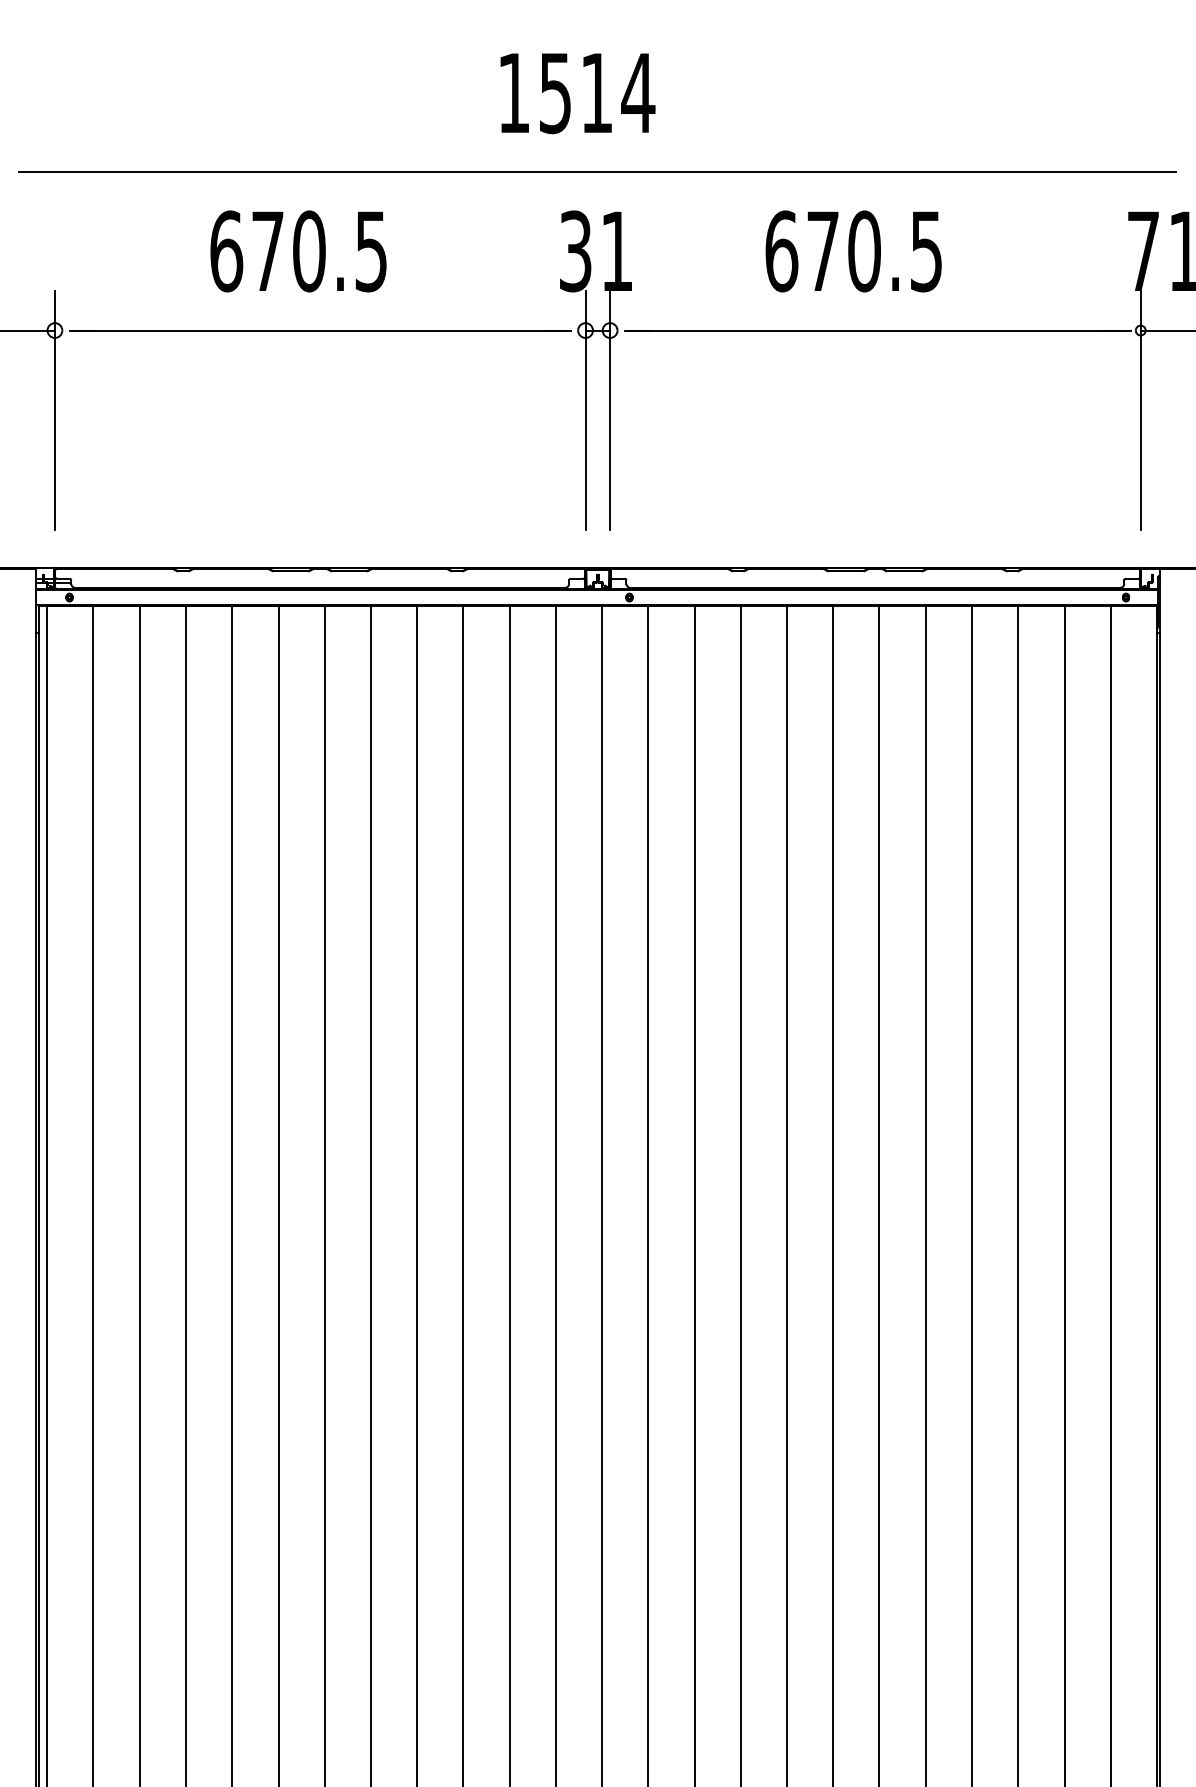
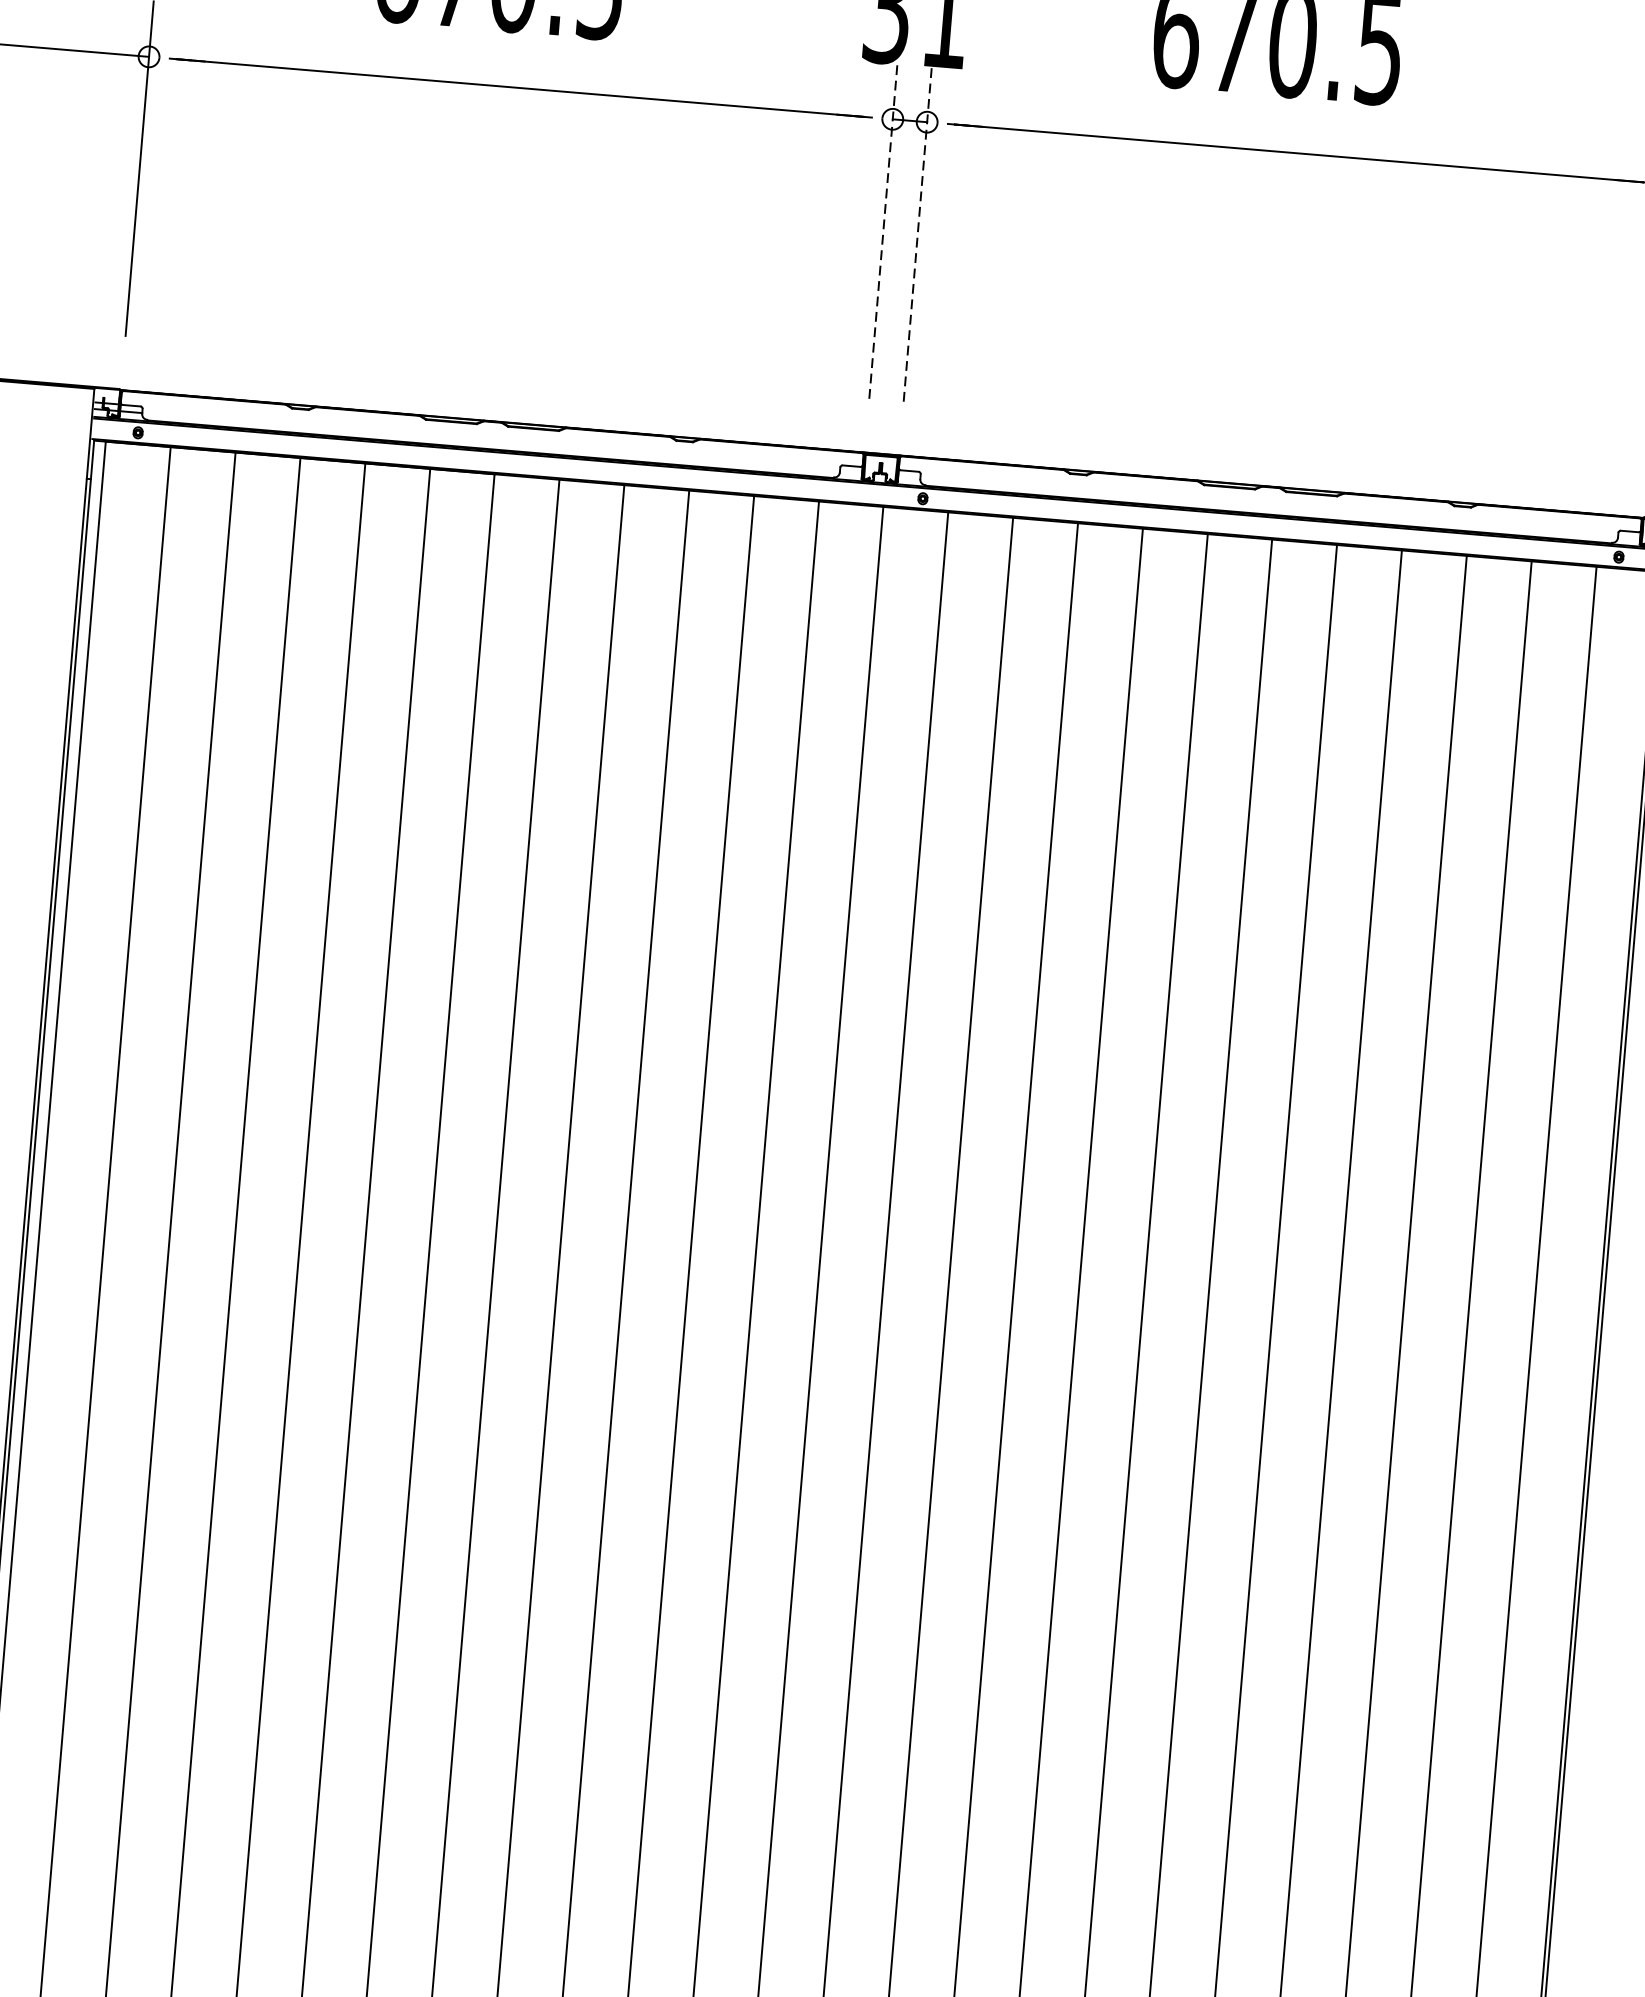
line: (585, 410) -> (883, 231), solid -> dashed
line: (610, 410) -> (918, 234), solid -> dashed

